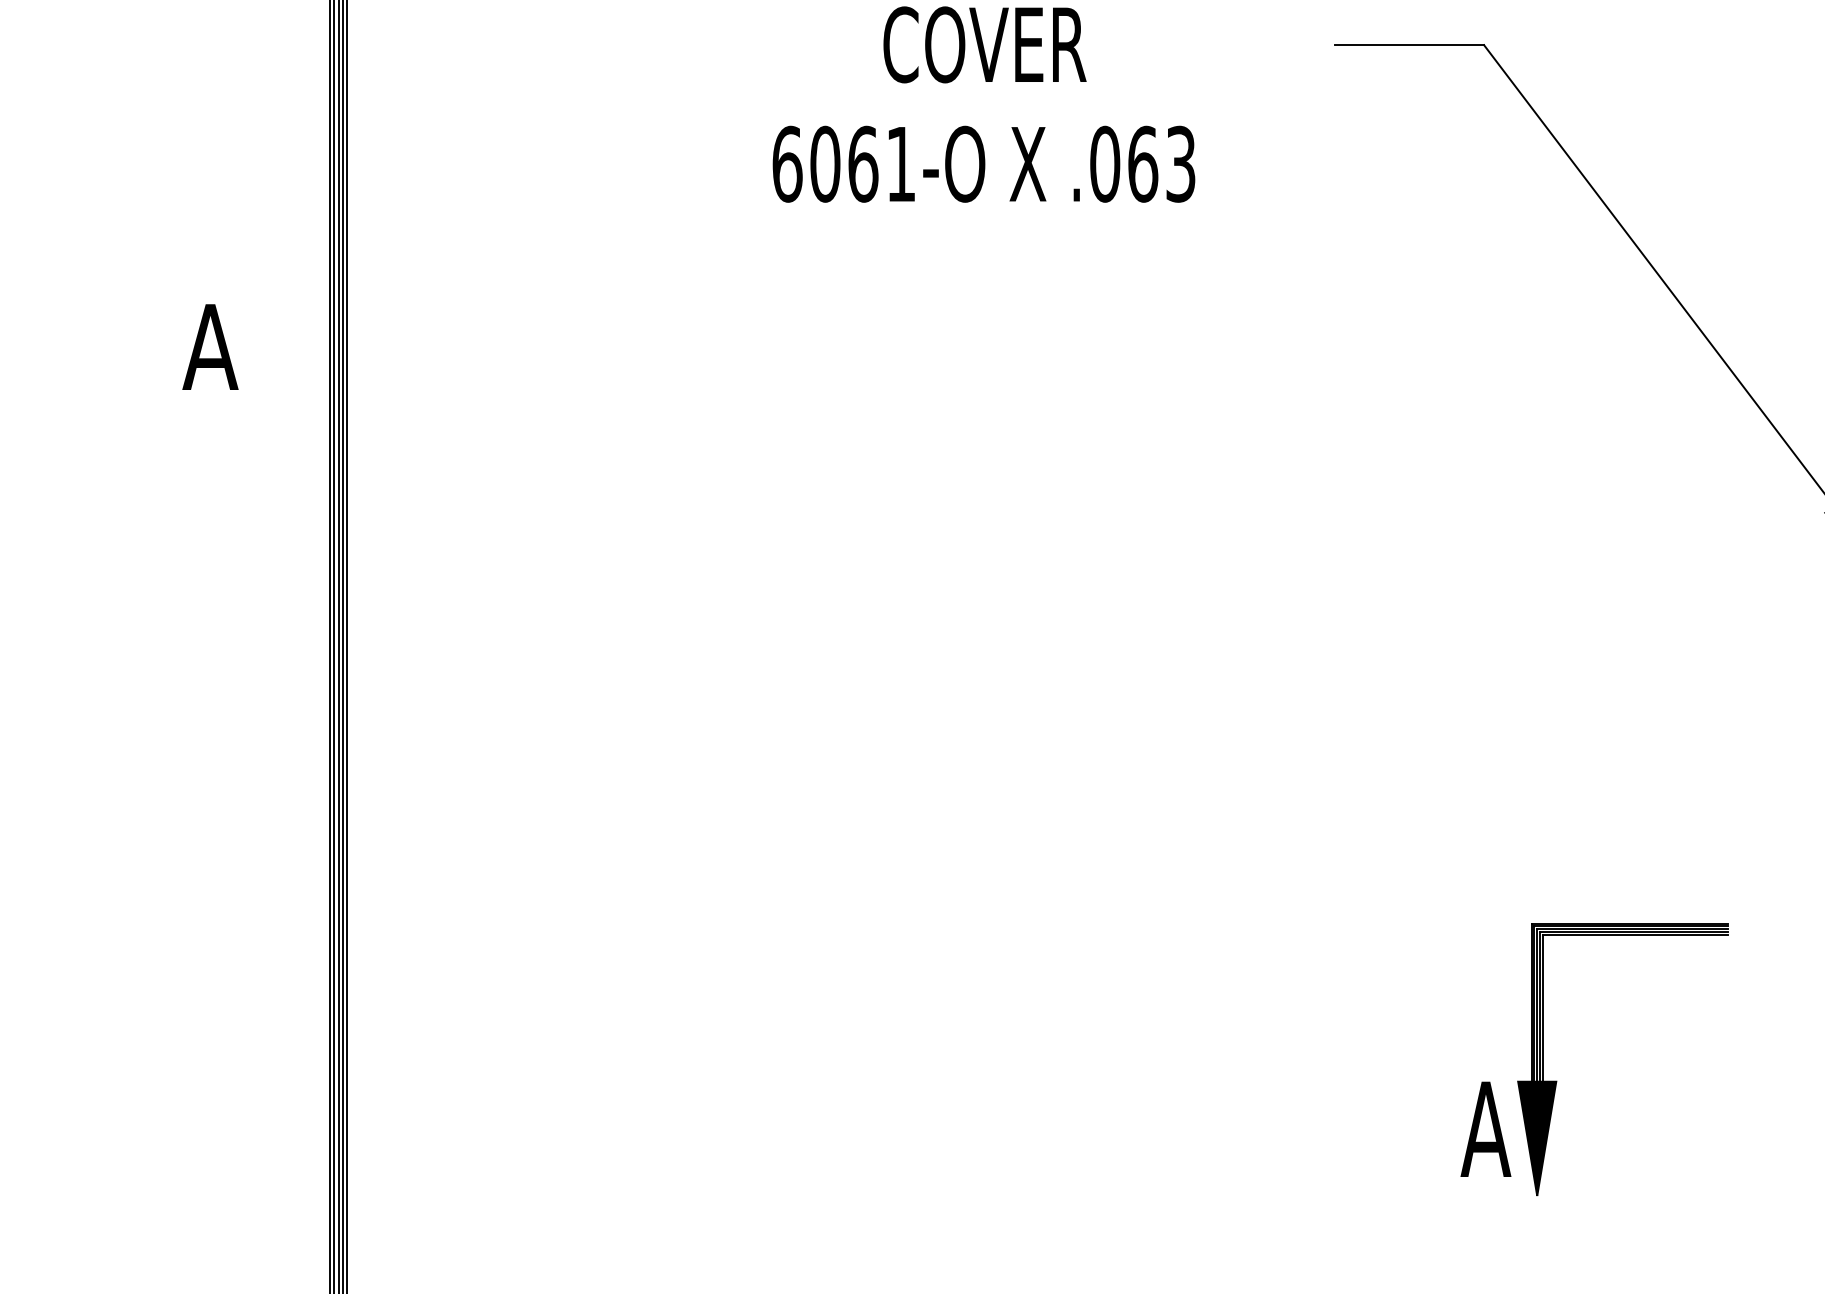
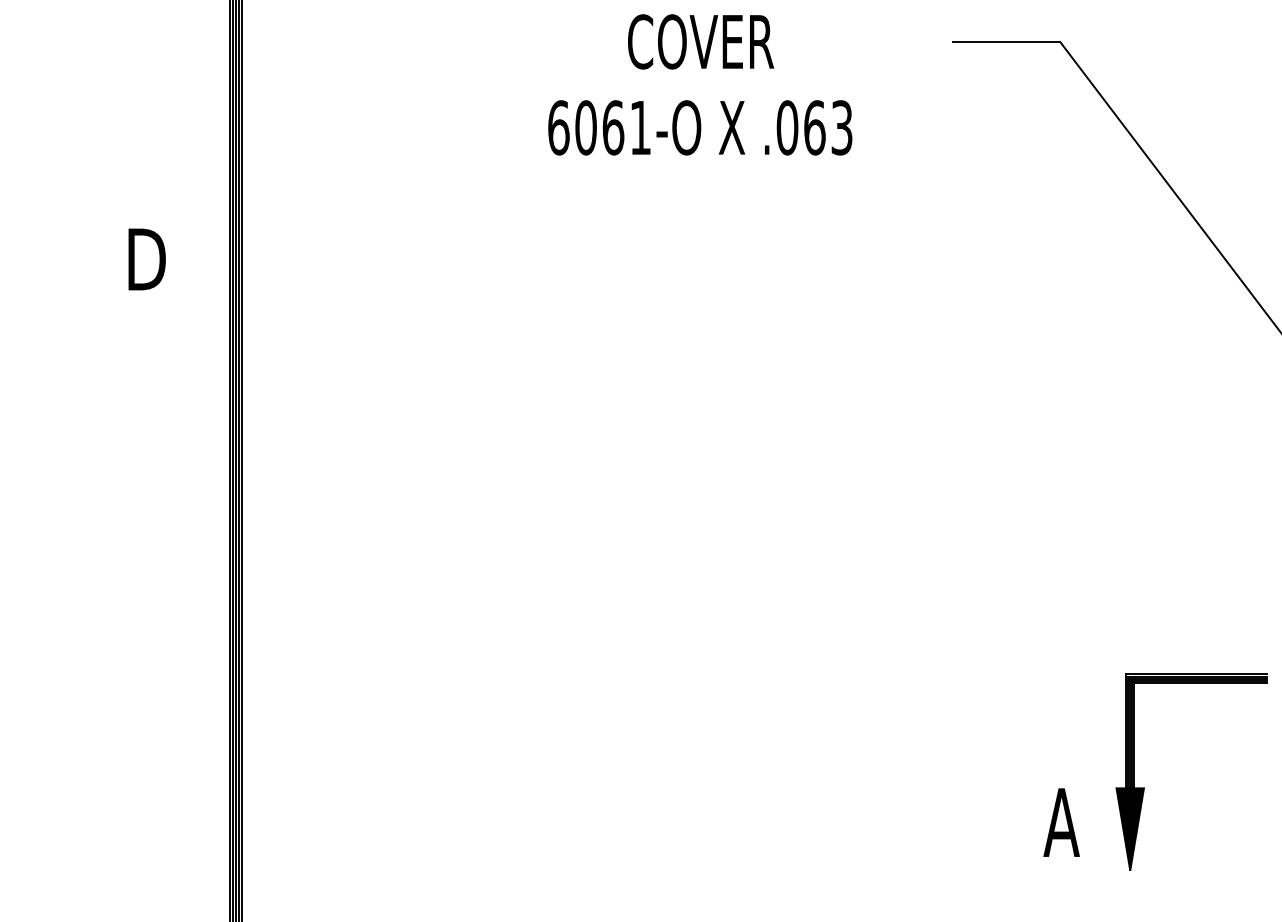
text: (211, 346) -> (144, 259), A -> D
part: (1557, 1081) -> (1144, 788), moved

